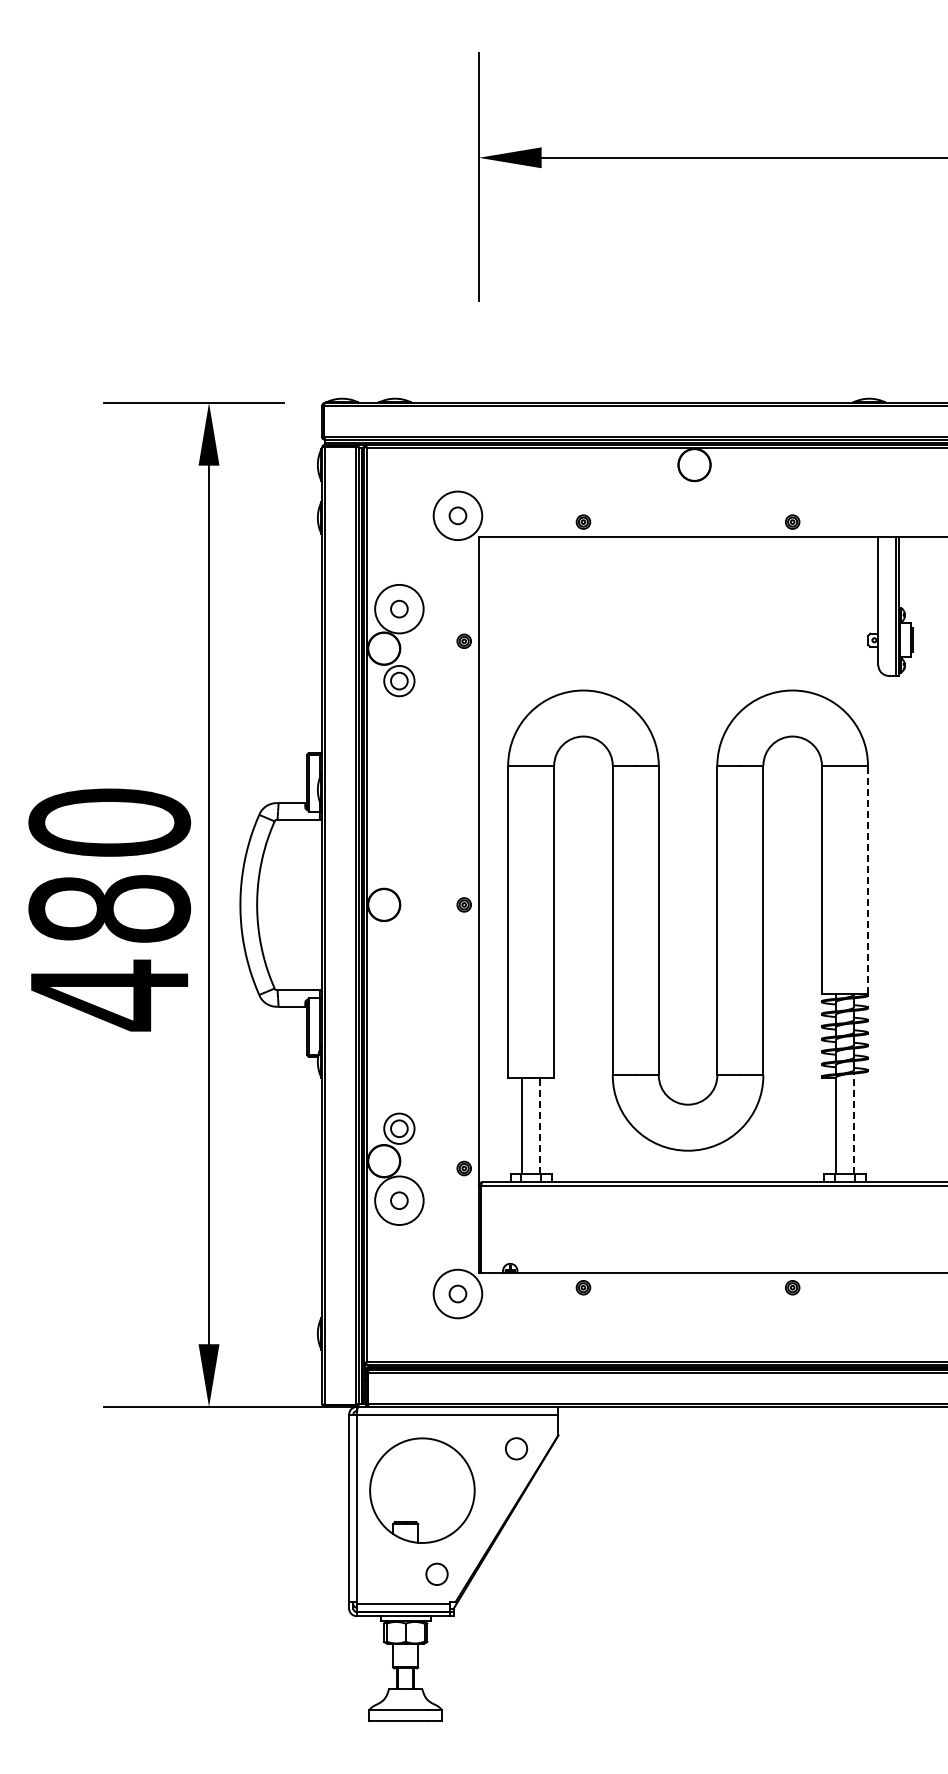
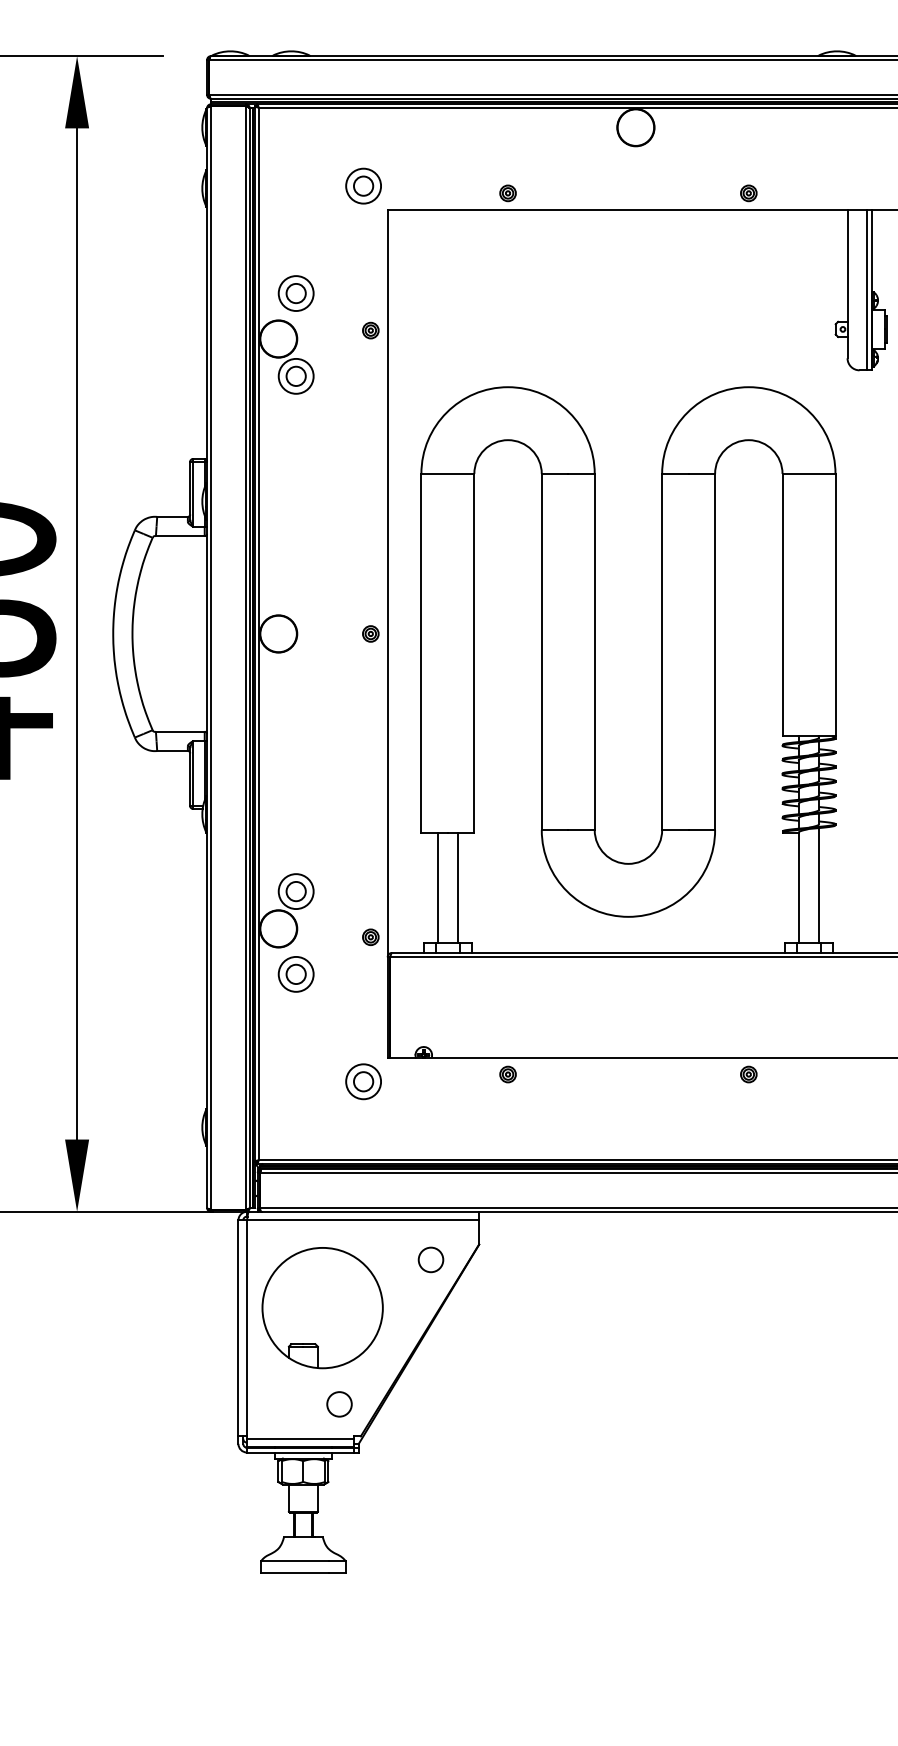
circle: (457, 515) -> (363, 185), size x0.62
circle: (399, 608) -> (296, 292), size x0.62
line: (867, 879) -> (834, 604), dashed -> solid
line: (853, 1123) -> (818, 885), dashed -> solid
line: (540, 1125) -> (458, 887), dashed -> solid
circle: (399, 1200) -> (296, 974), size x0.62
circle: (457, 1293) -> (363, 1081), size x0.62

